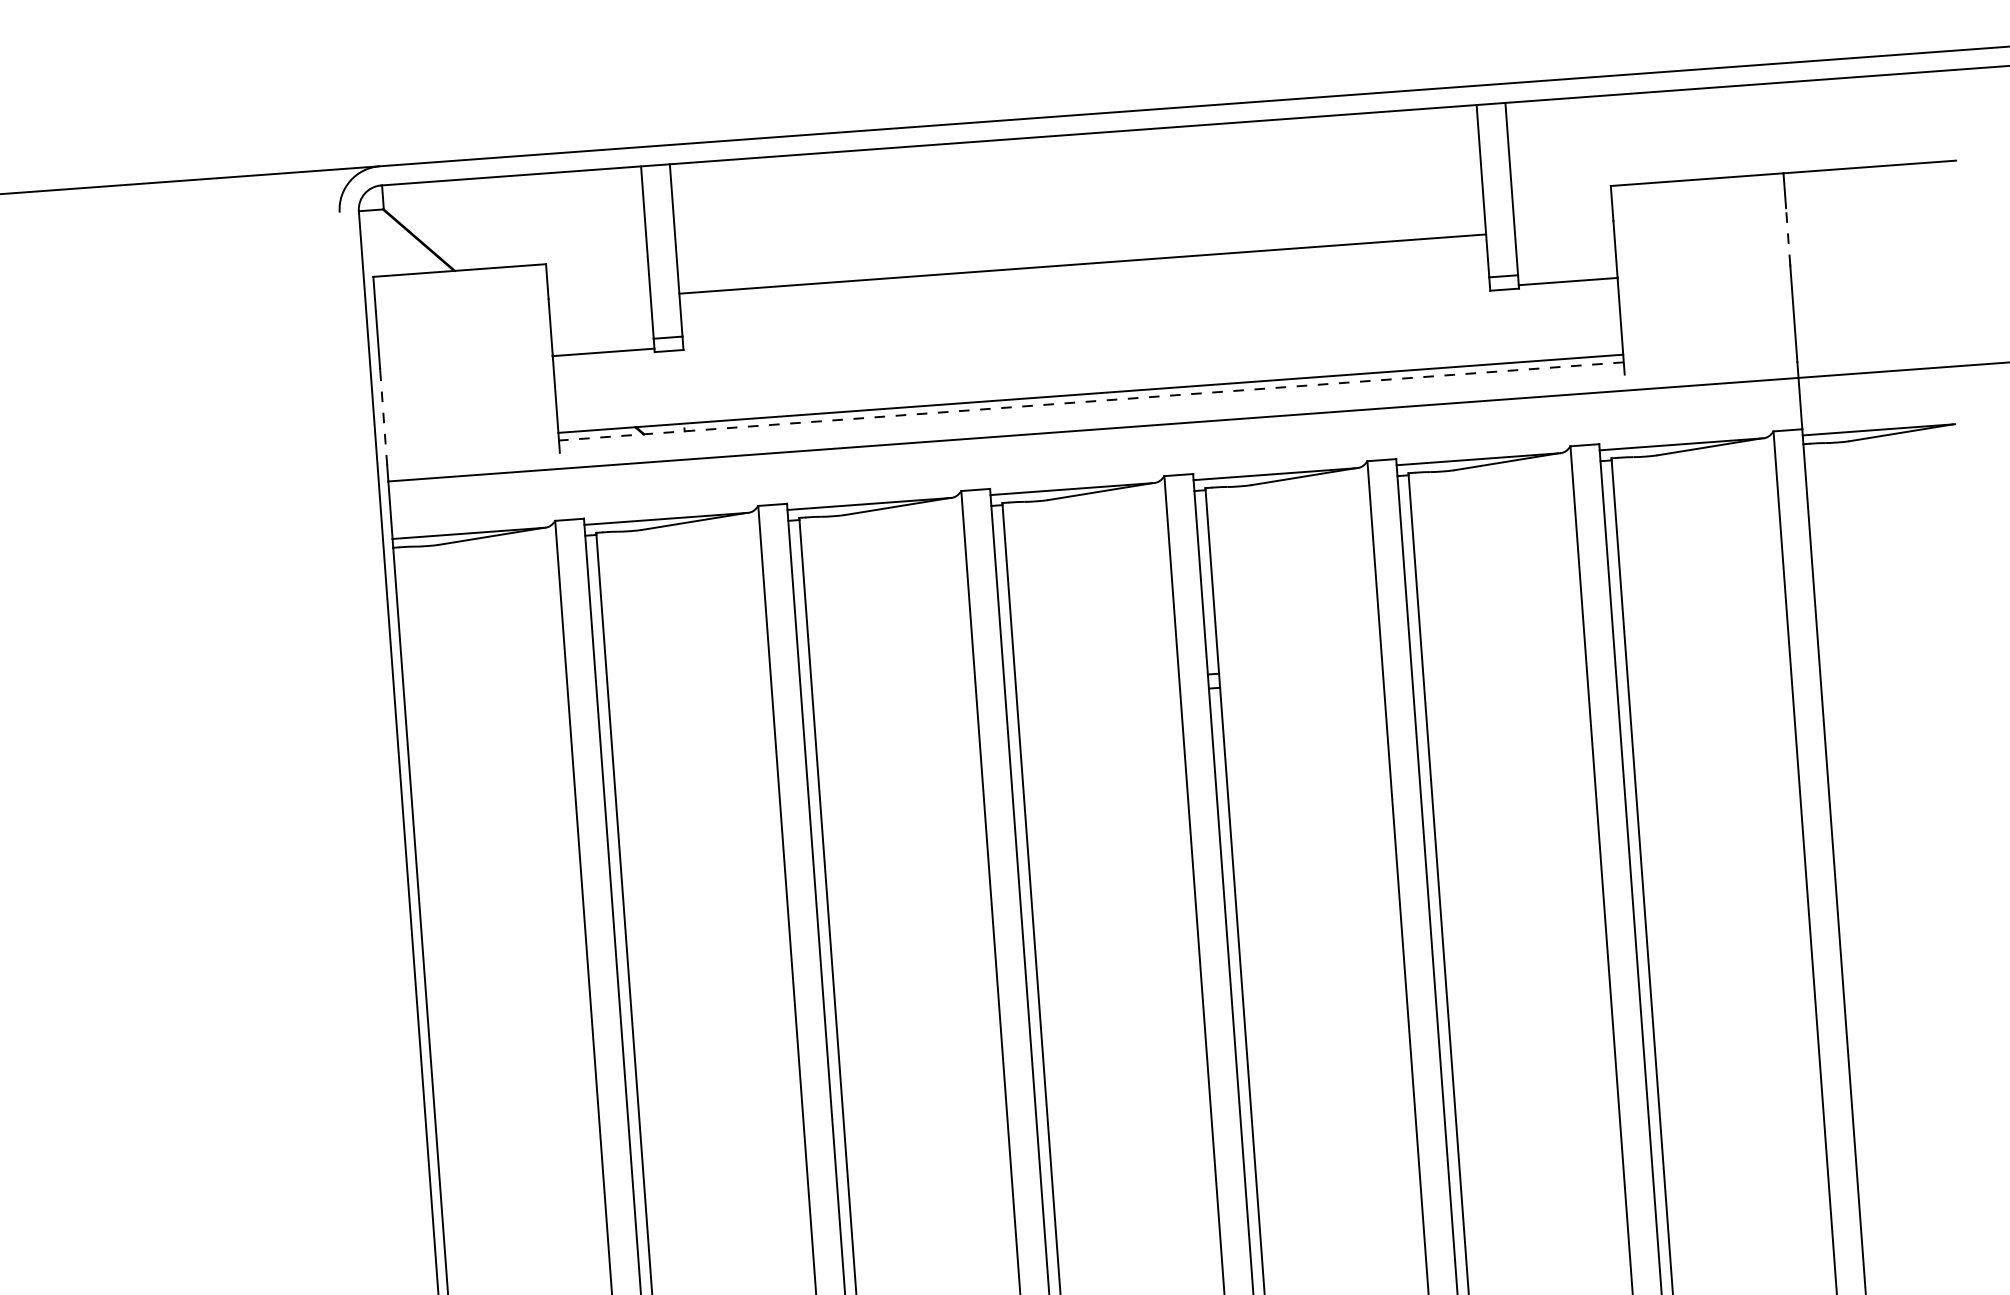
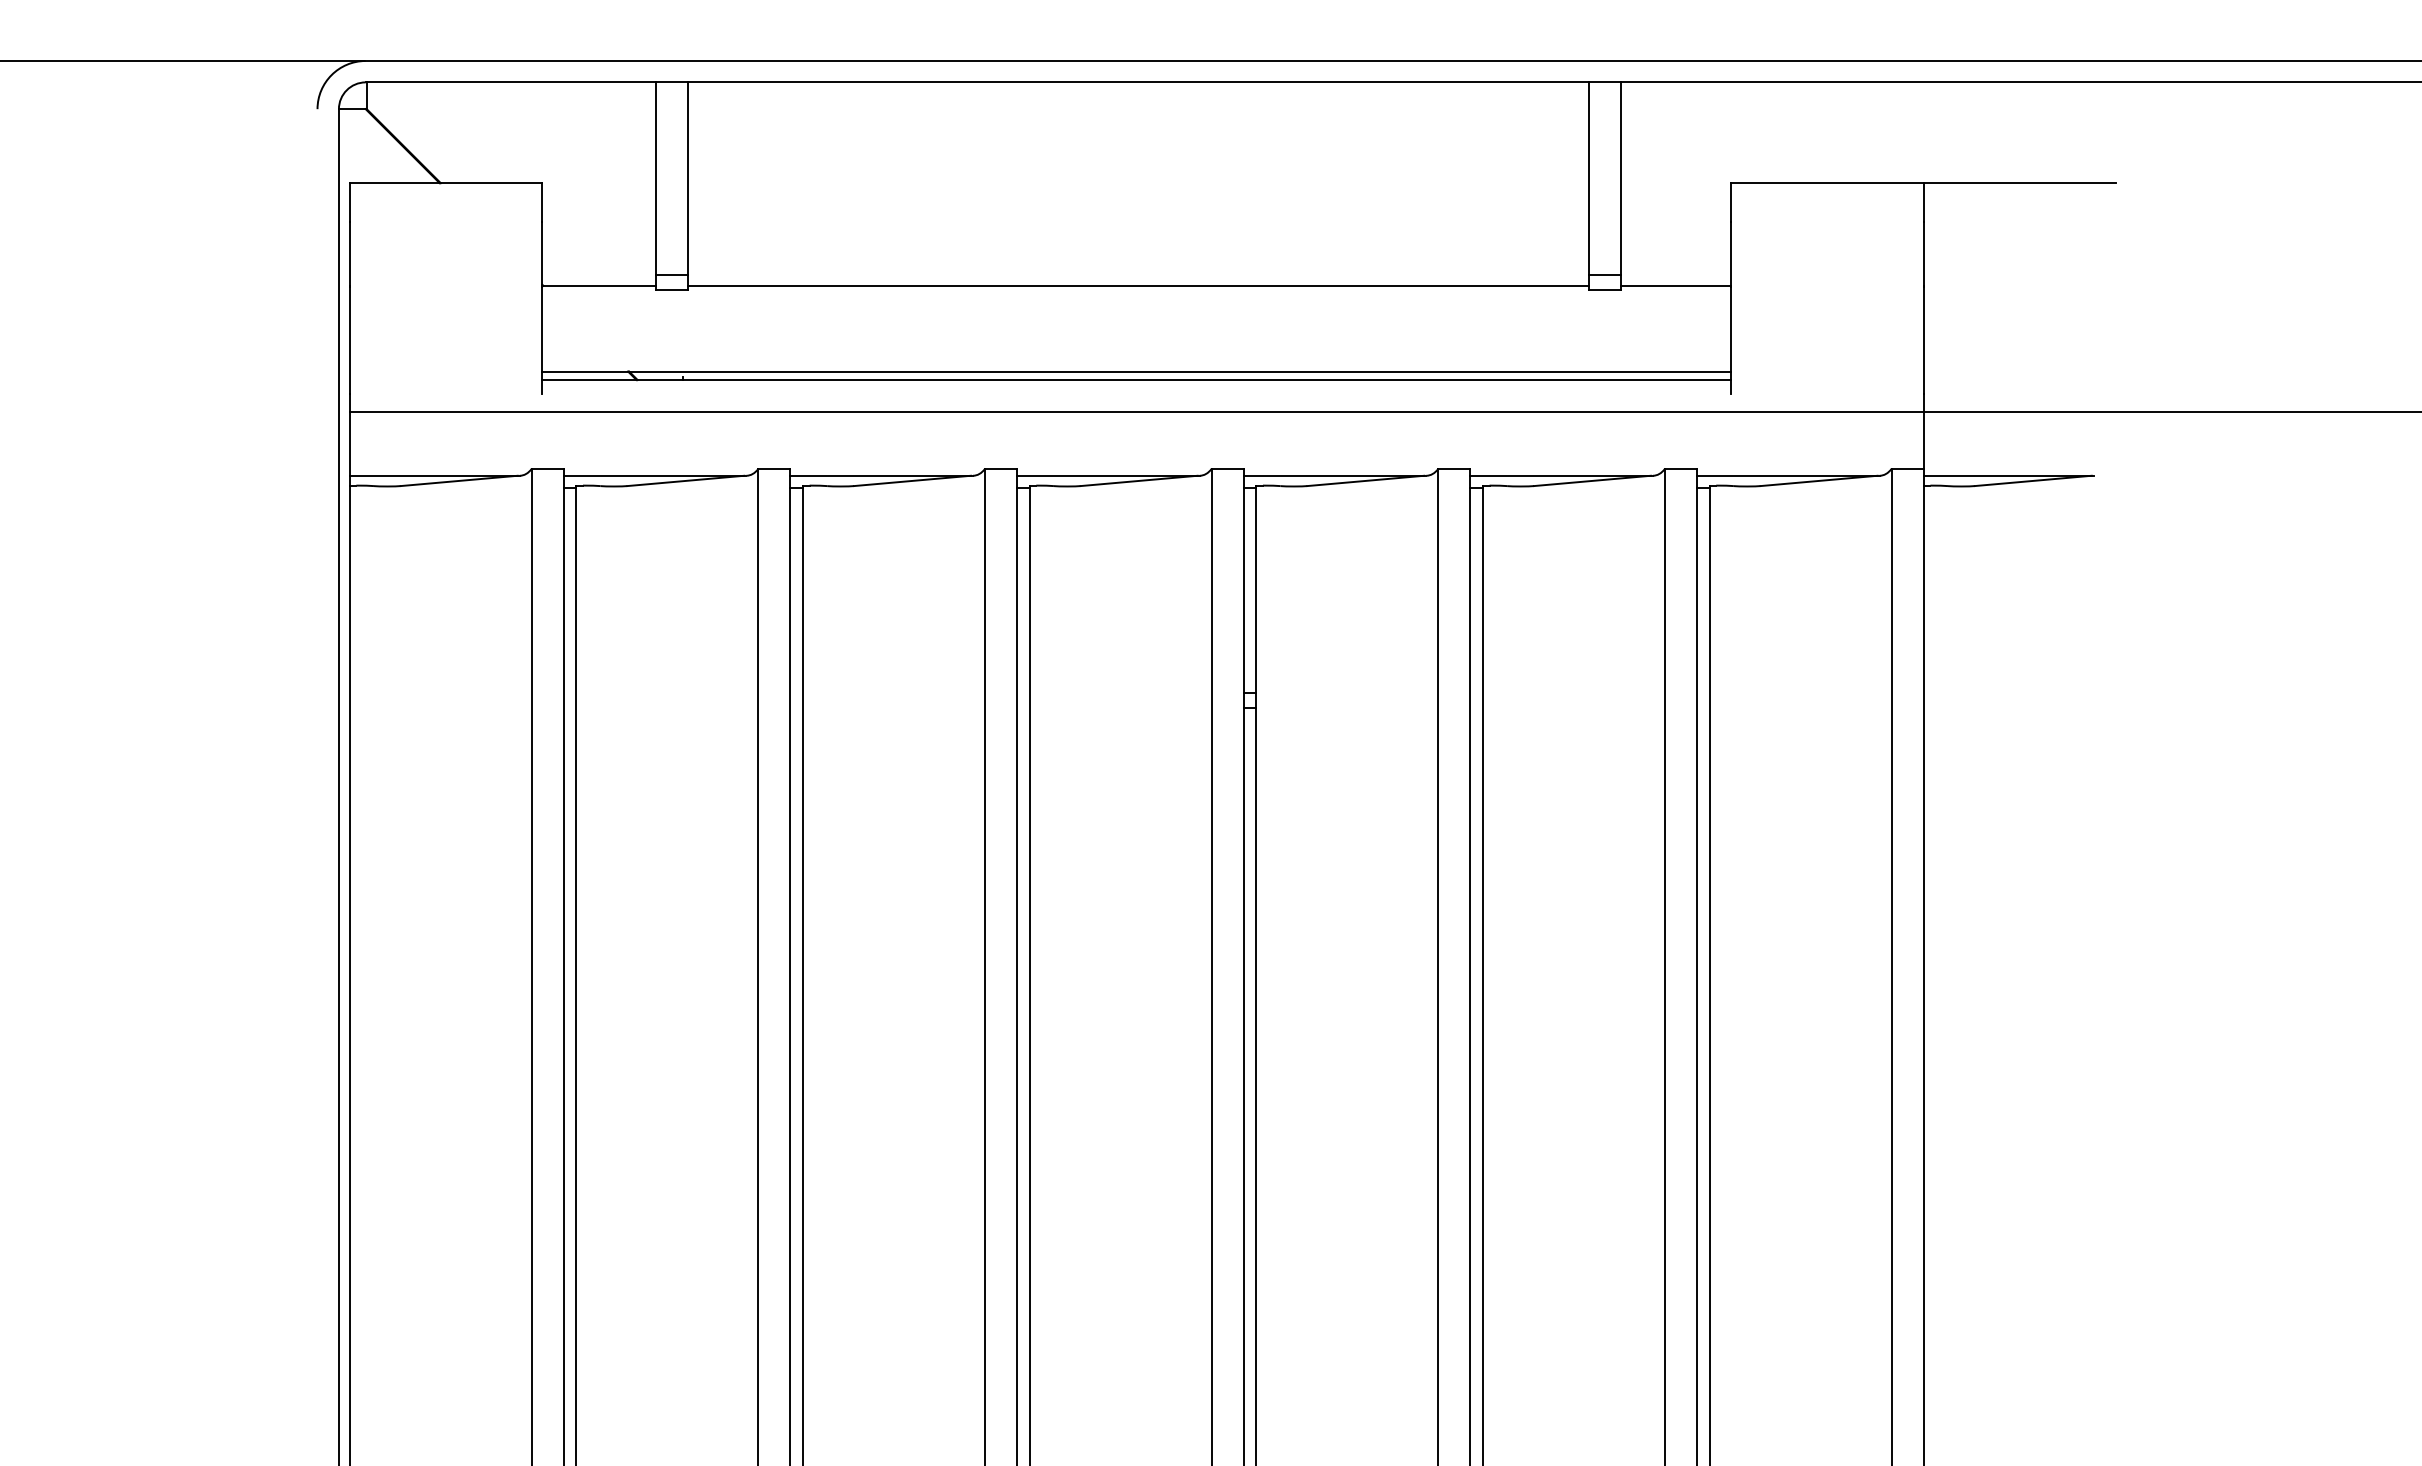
line: (1787, 236) -> (1923, 253), dashed -> solid
line: (1082, 263) -> (1138, 285), moved
line: (1091, 401) -> (1136, 380), dashed -> solid
line: (383, 416) -> (349, 339), dashed -> solid

